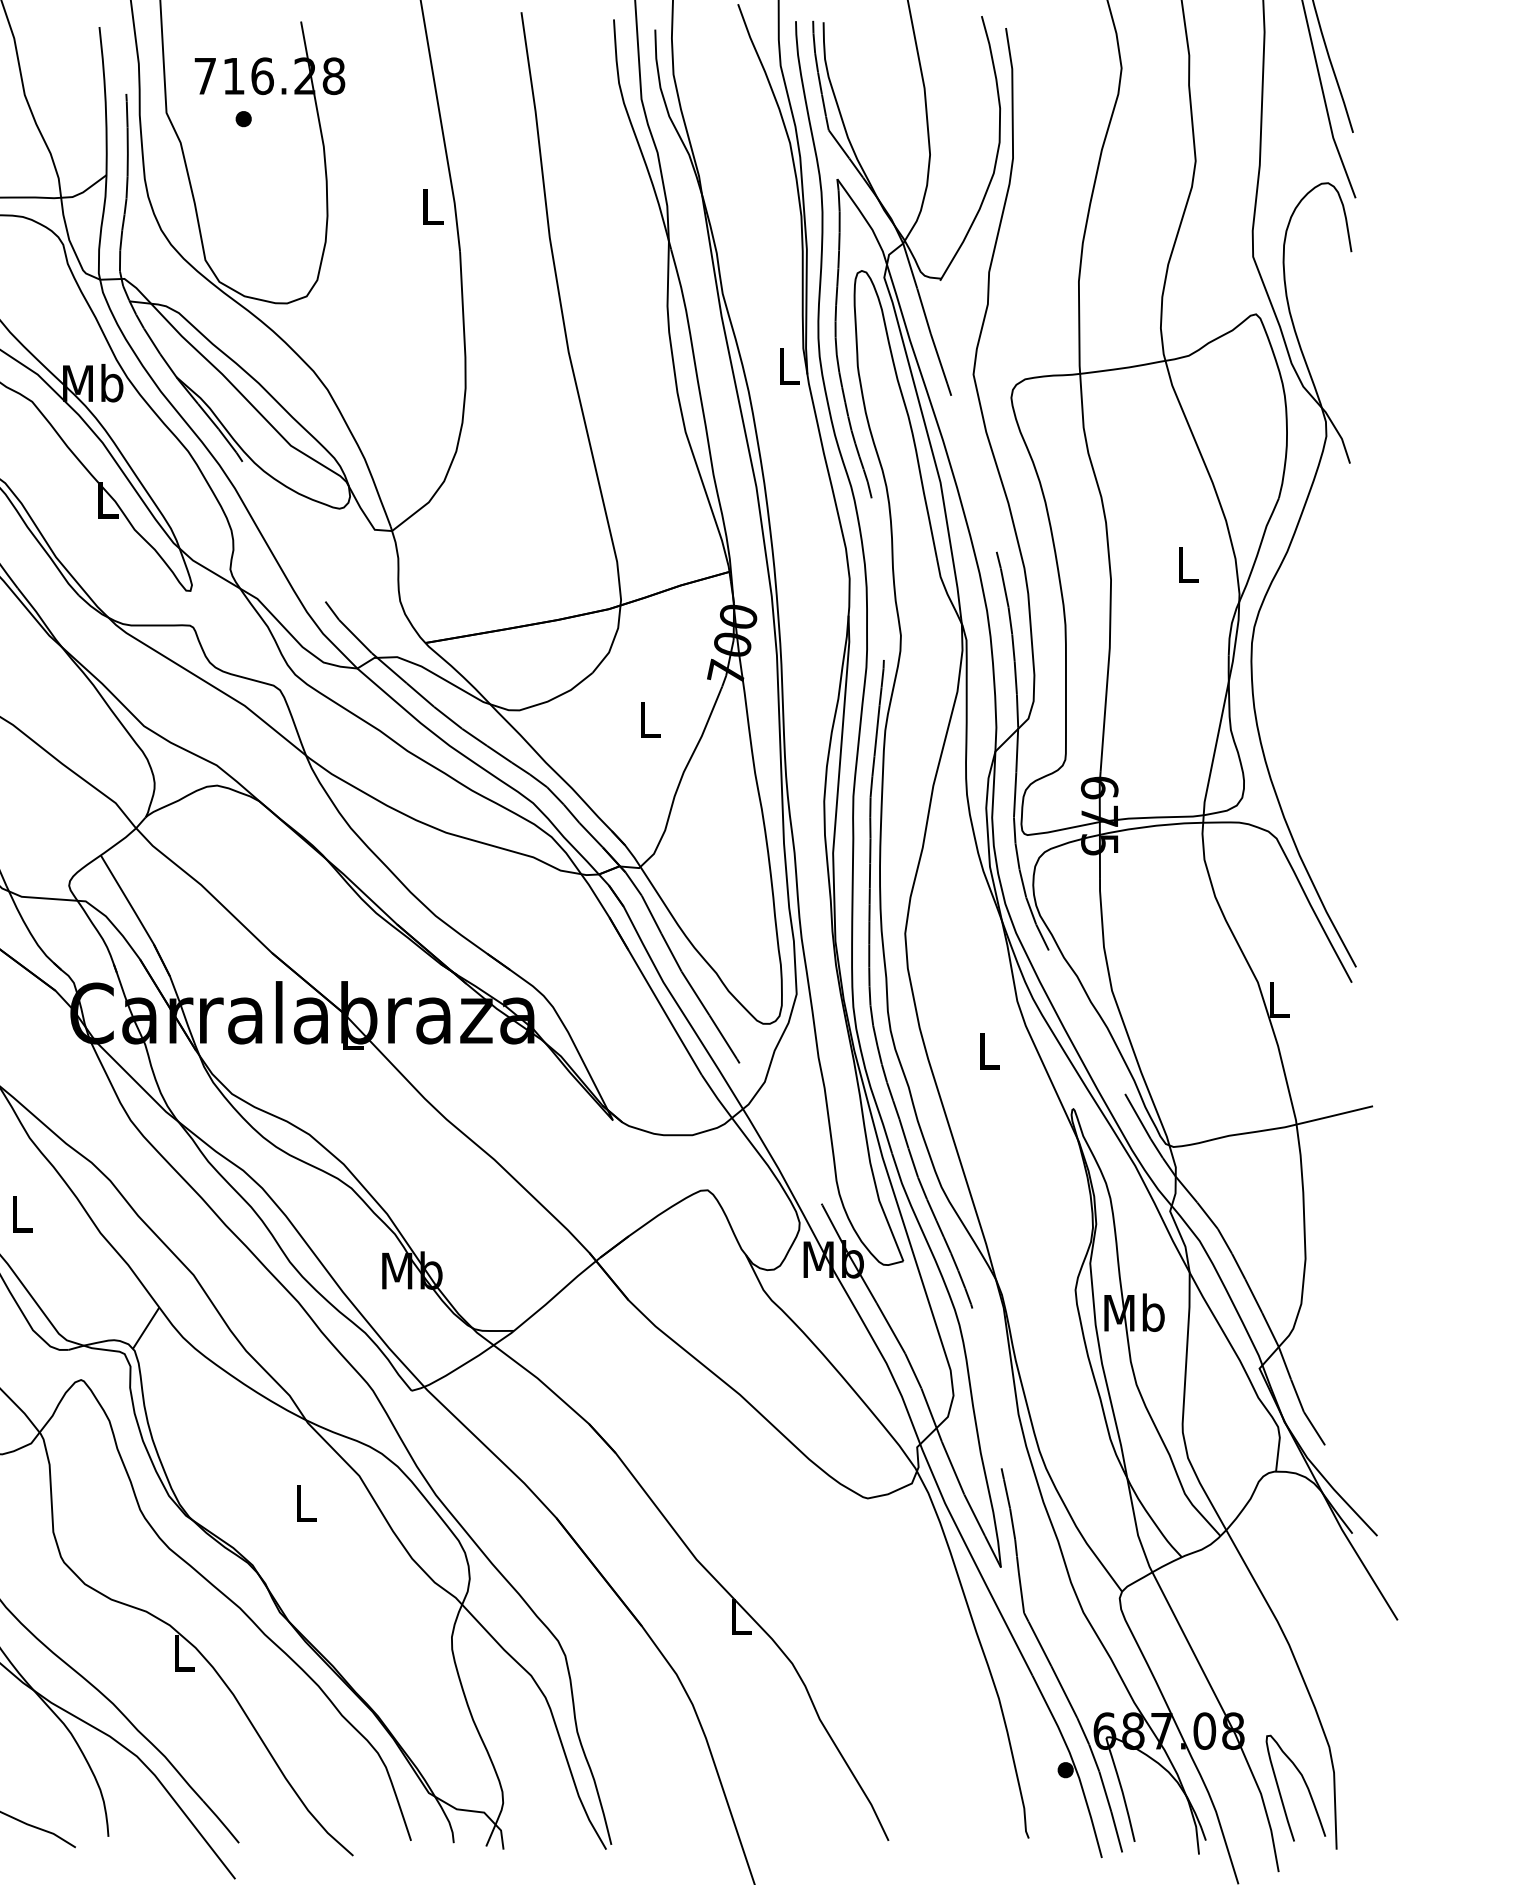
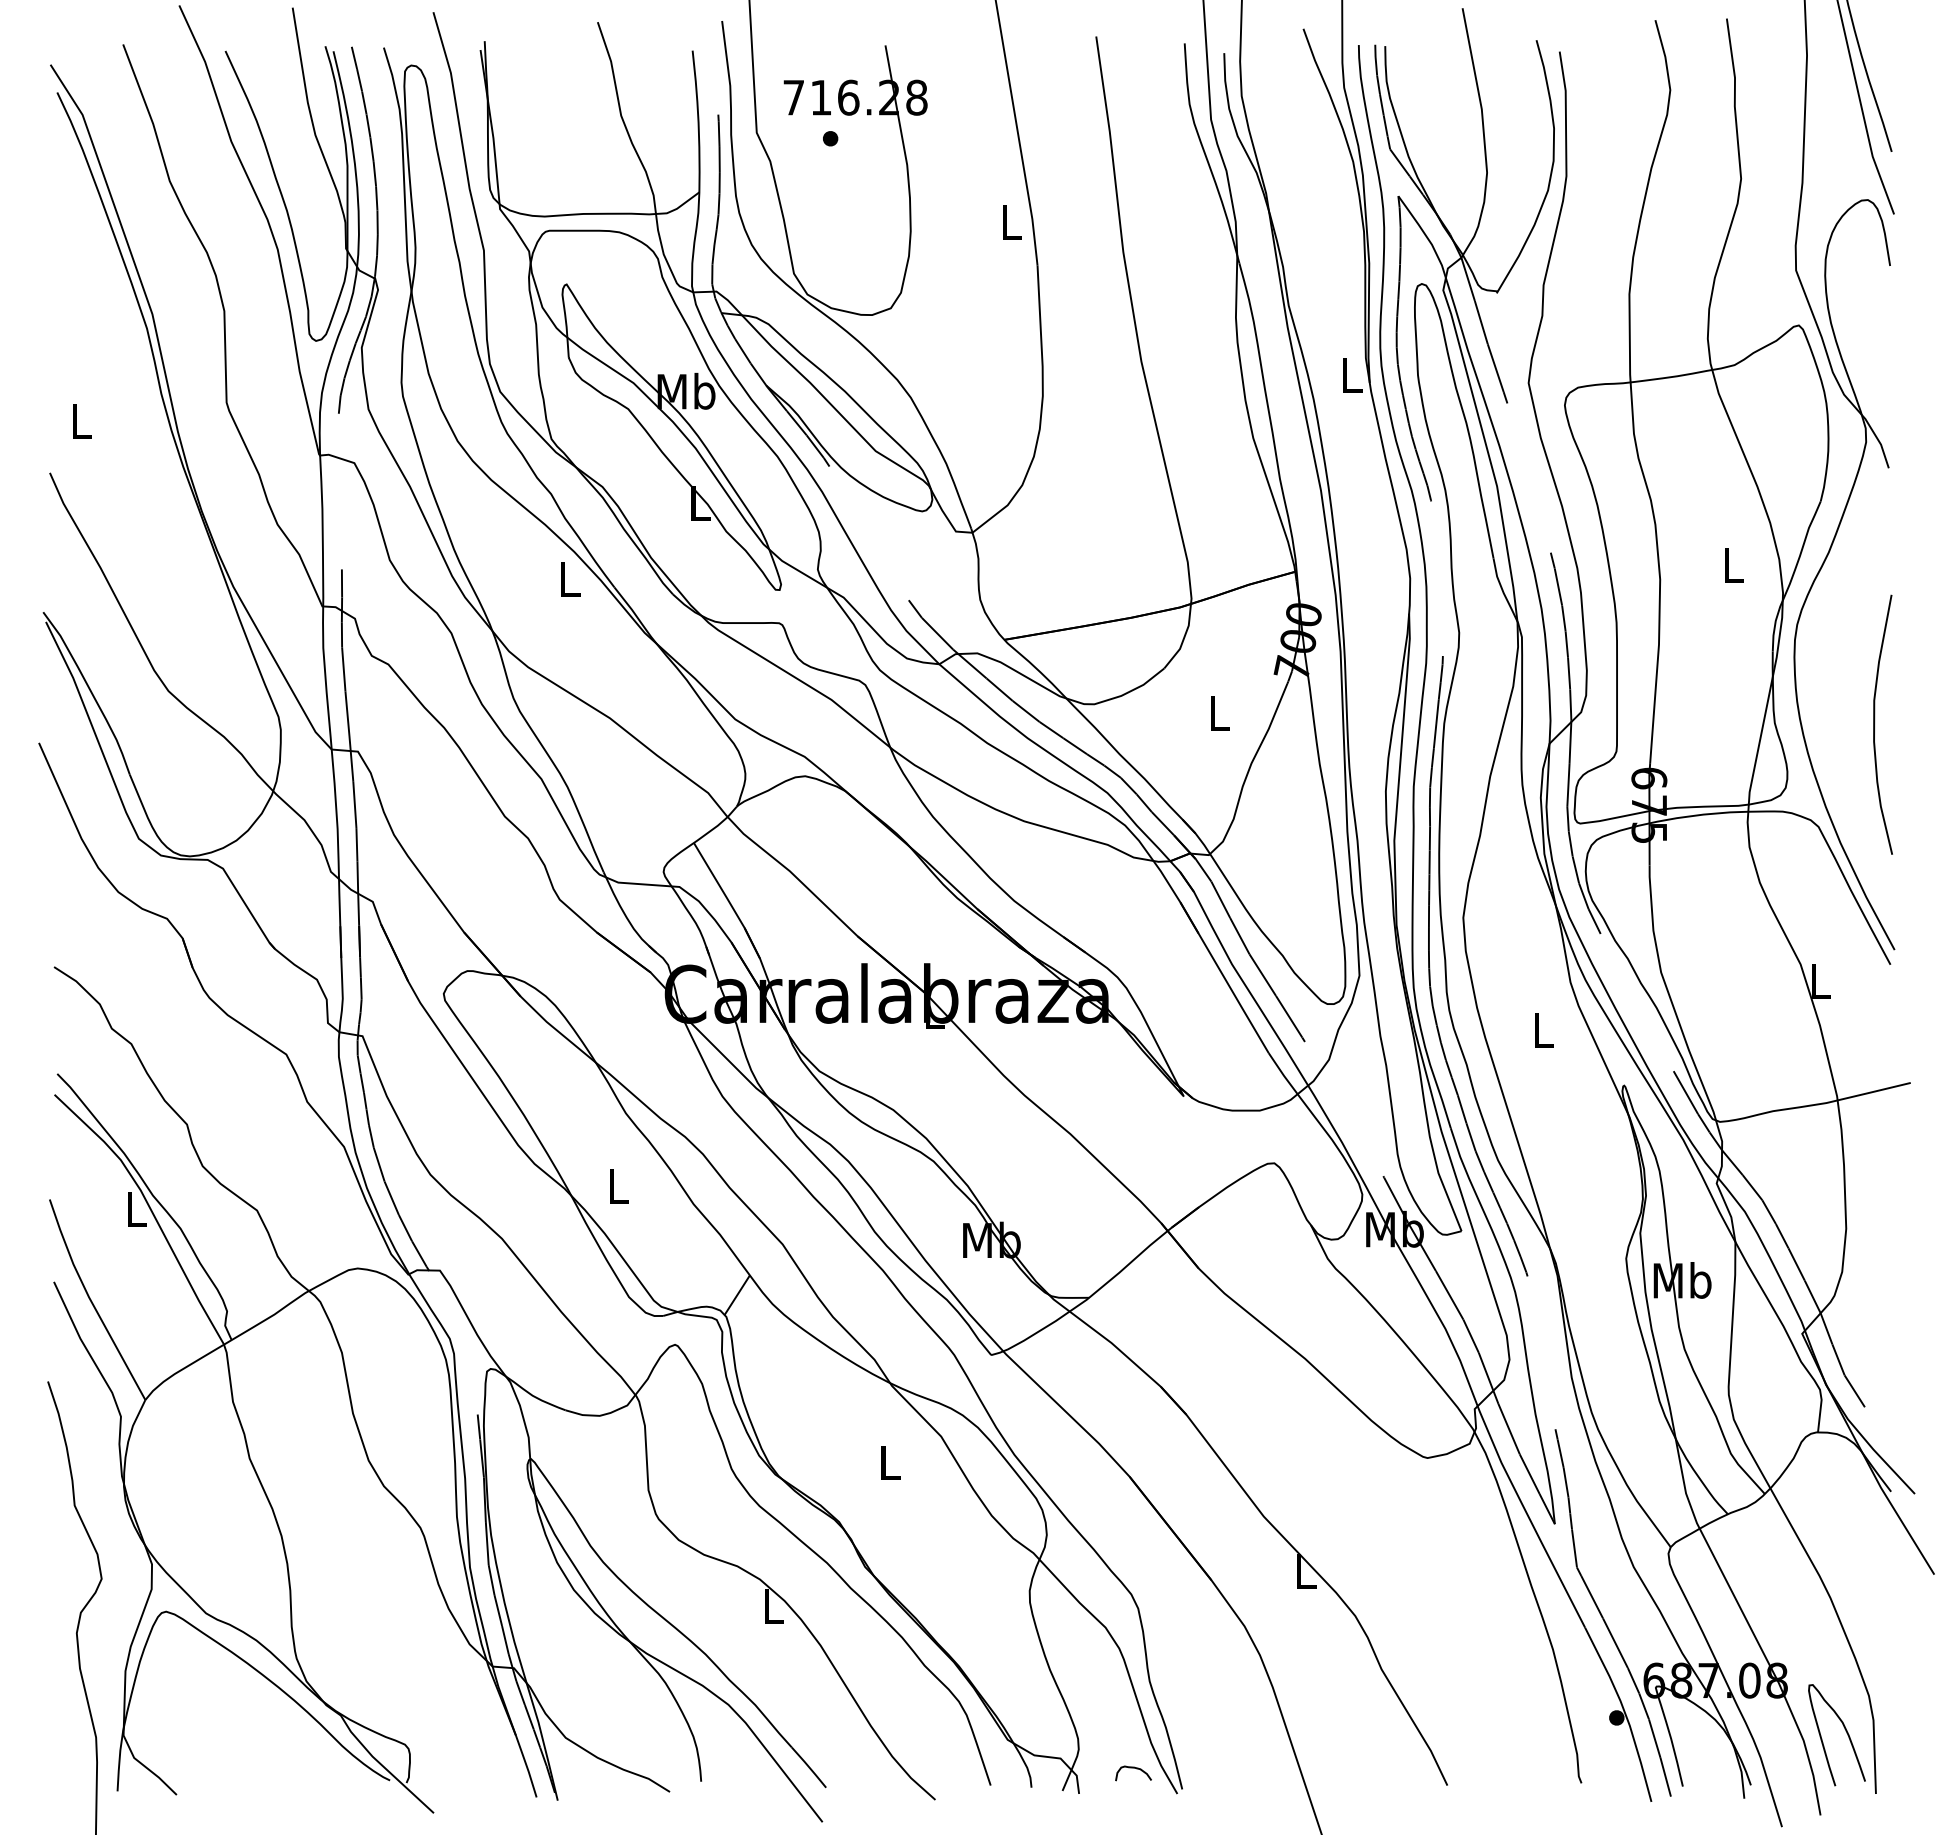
curve: (1336, 731) -> (1875, 724), added
curve: (560, 1823) -> (1133, 1768), added

